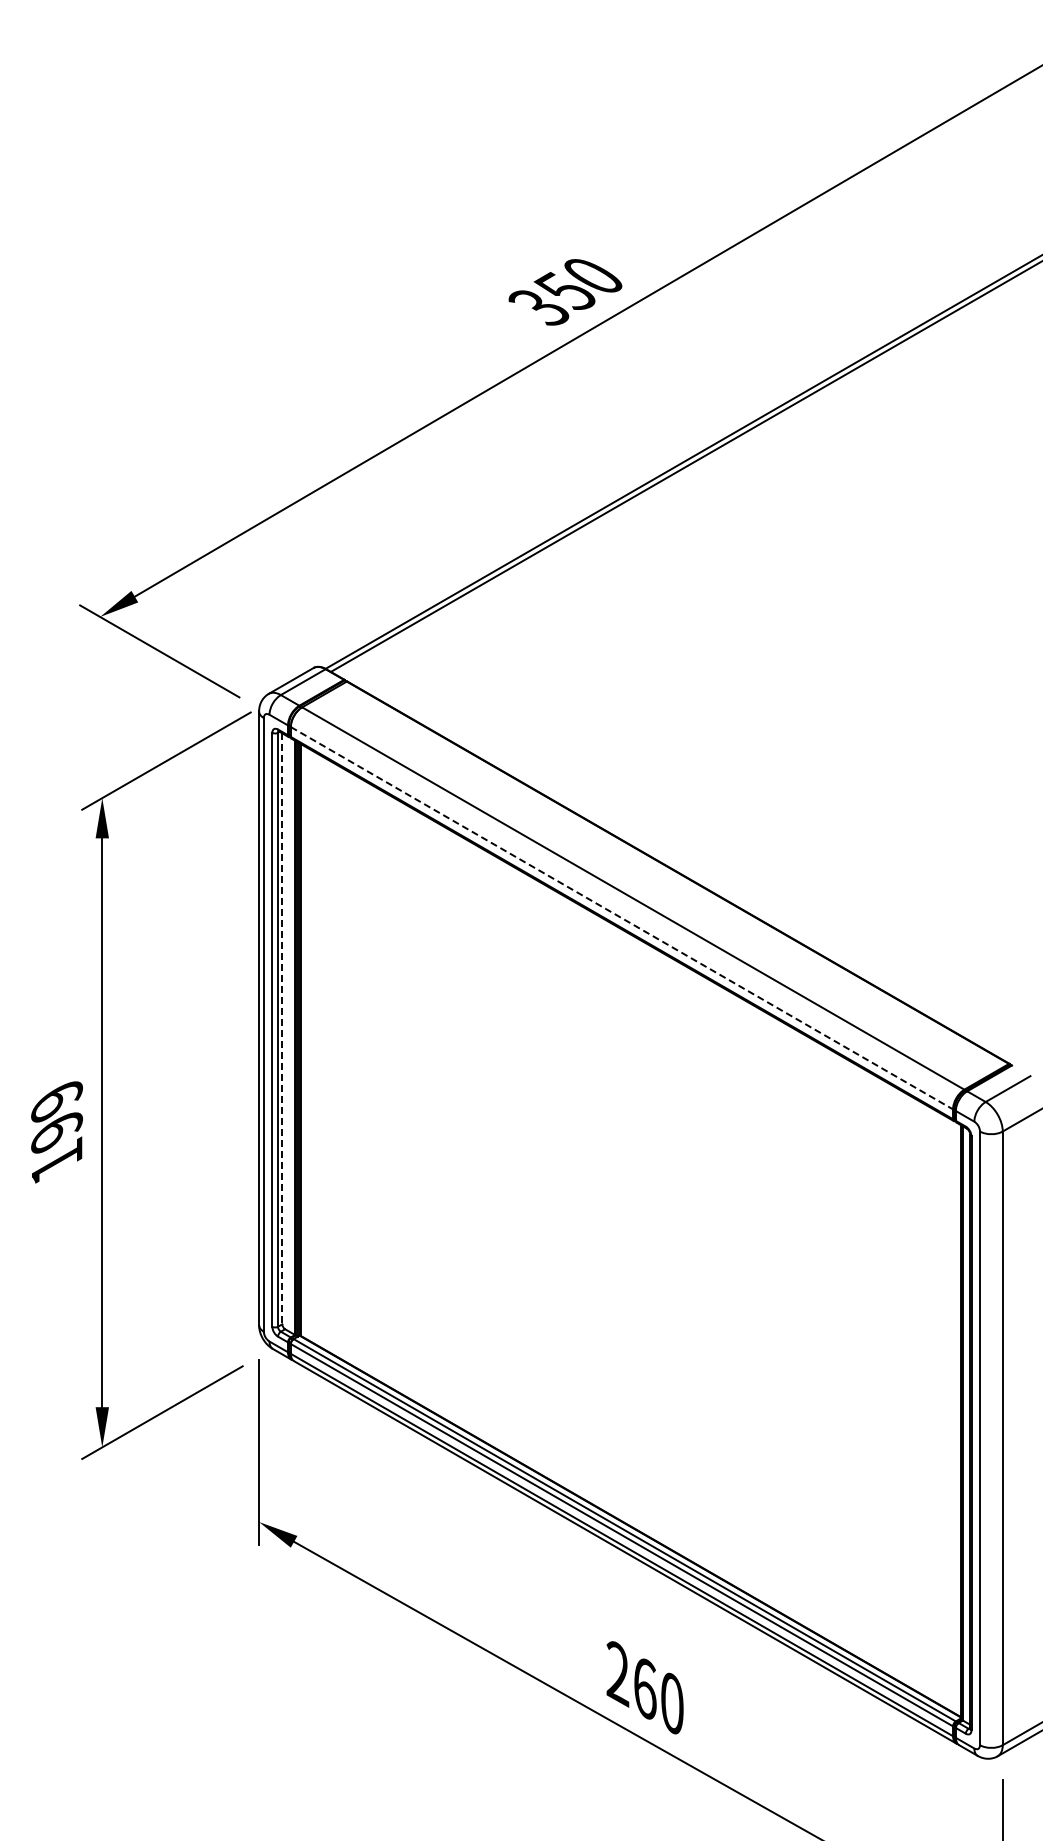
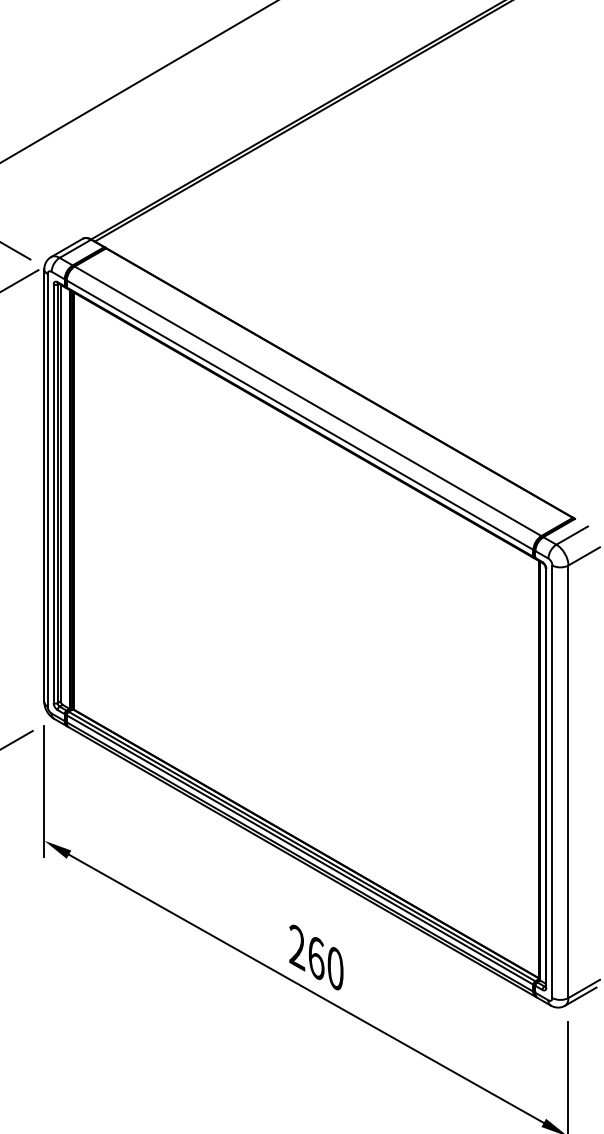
line: (622, 918) -> (300, 415), dashed -> solid
line: (282, 1029) -> (60, 493), dashed -> solid

